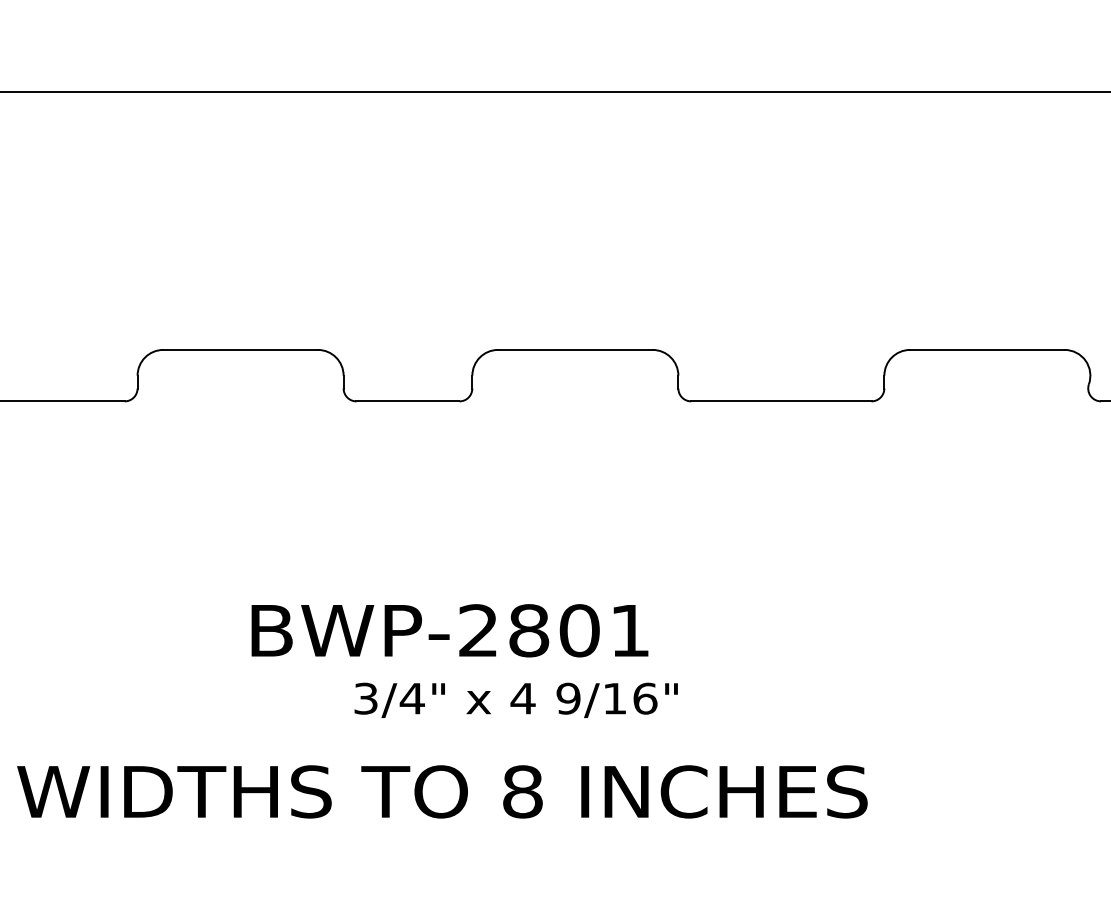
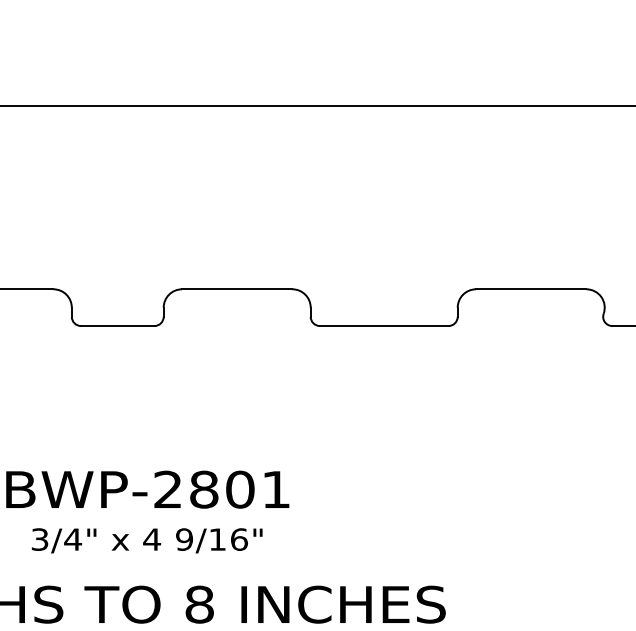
text: (515, 699) -> (146, 540), moved

